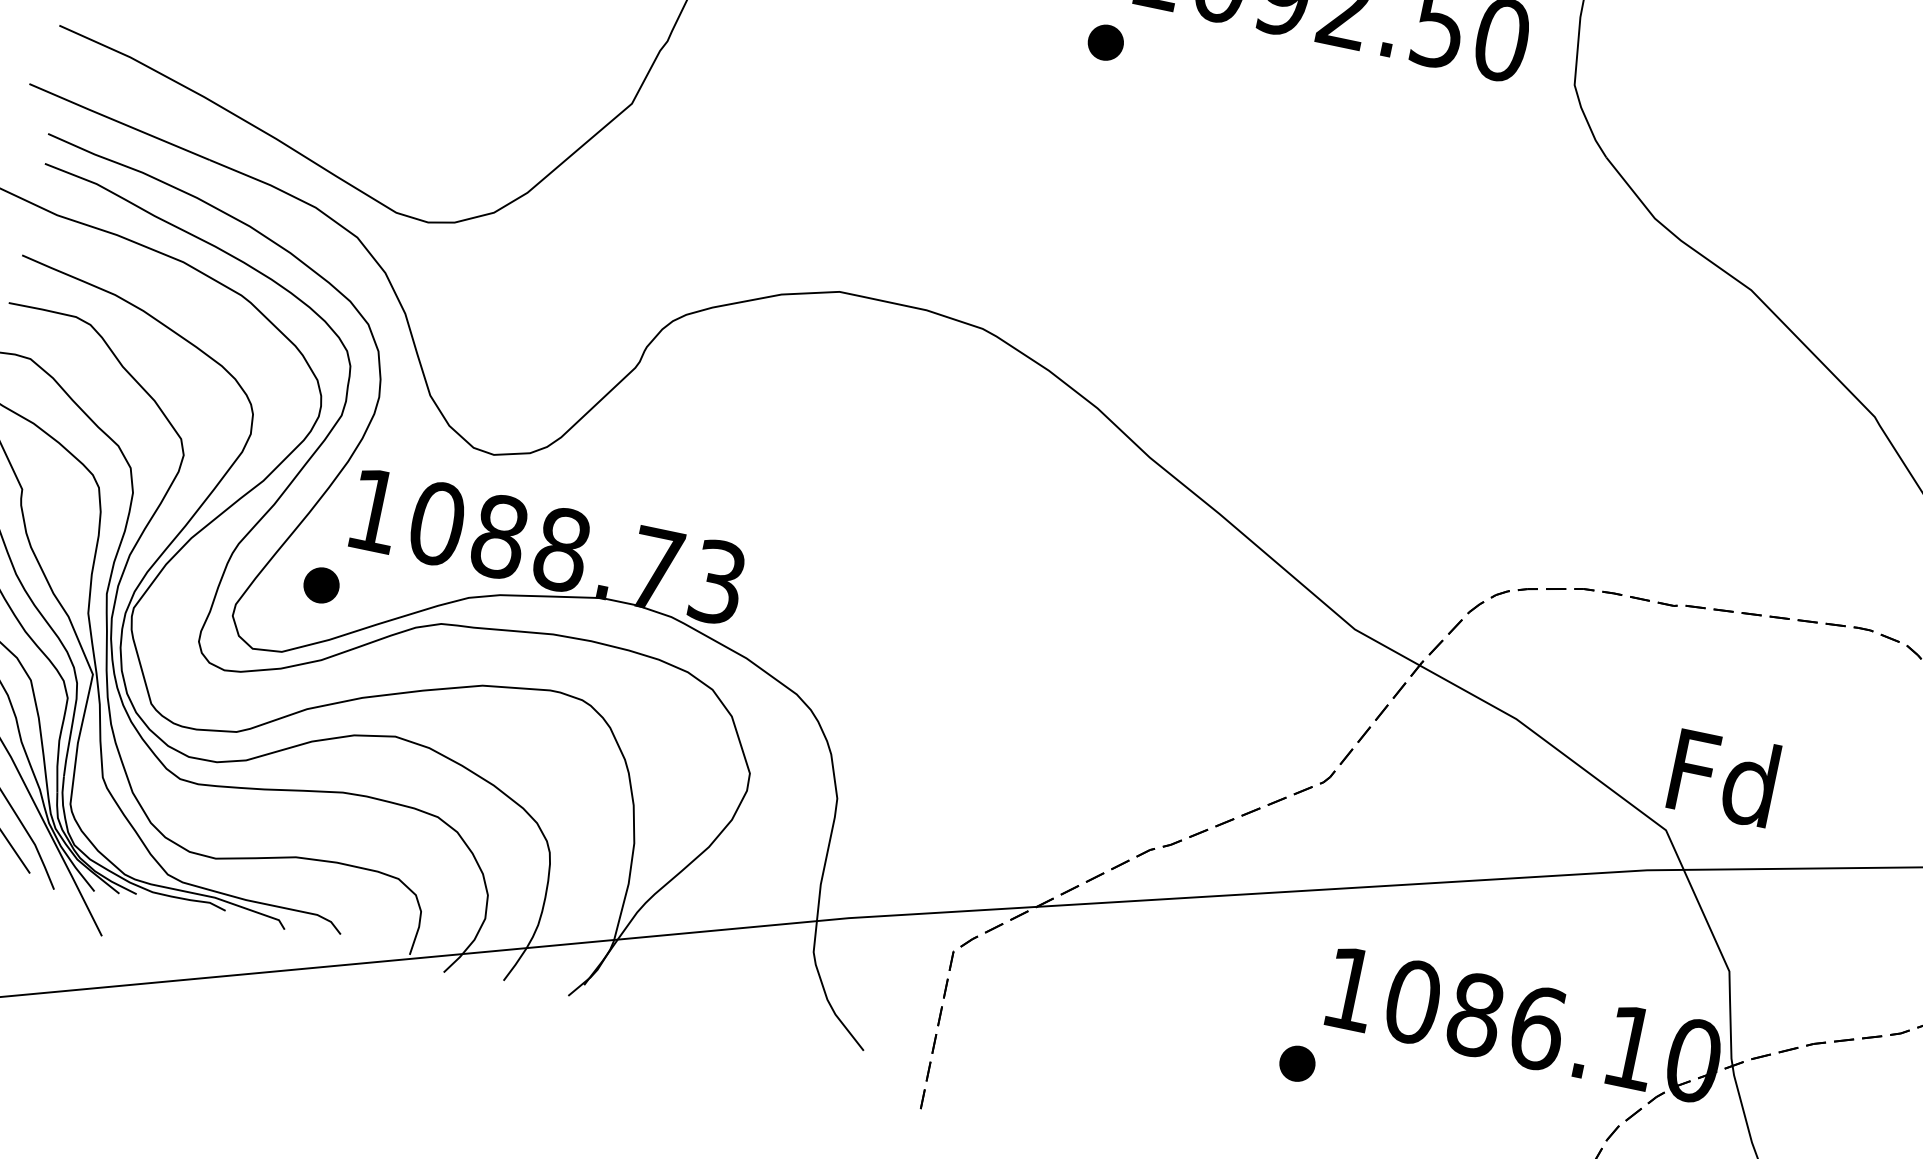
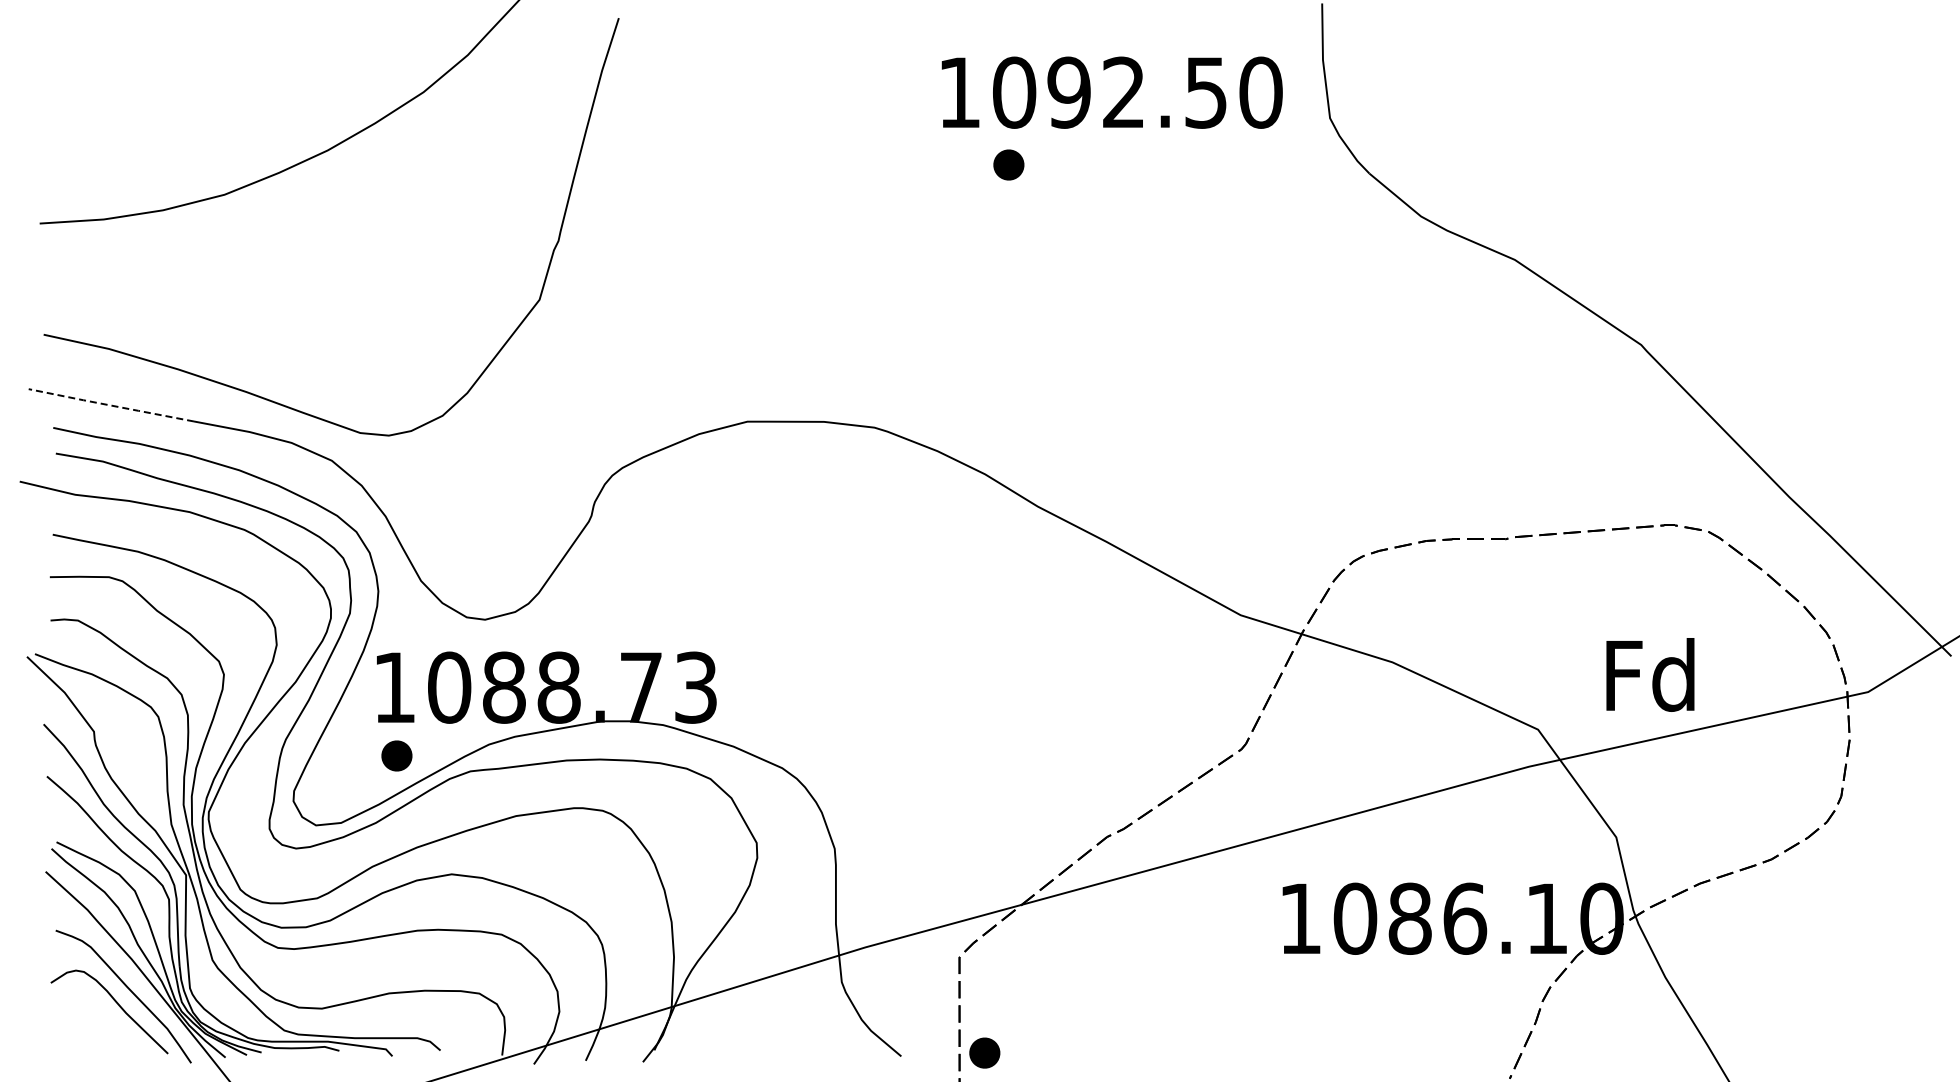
part: (1105, 42) -> (1008, 164), moved
line: (118, 122) -> (110, 405), solid -> dashed
part: (321, 584) -> (396, 755), moved
text: (1723, 776) -> (1650, 674), moved
part: (1297, 1063) -> (984, 1052), moved

